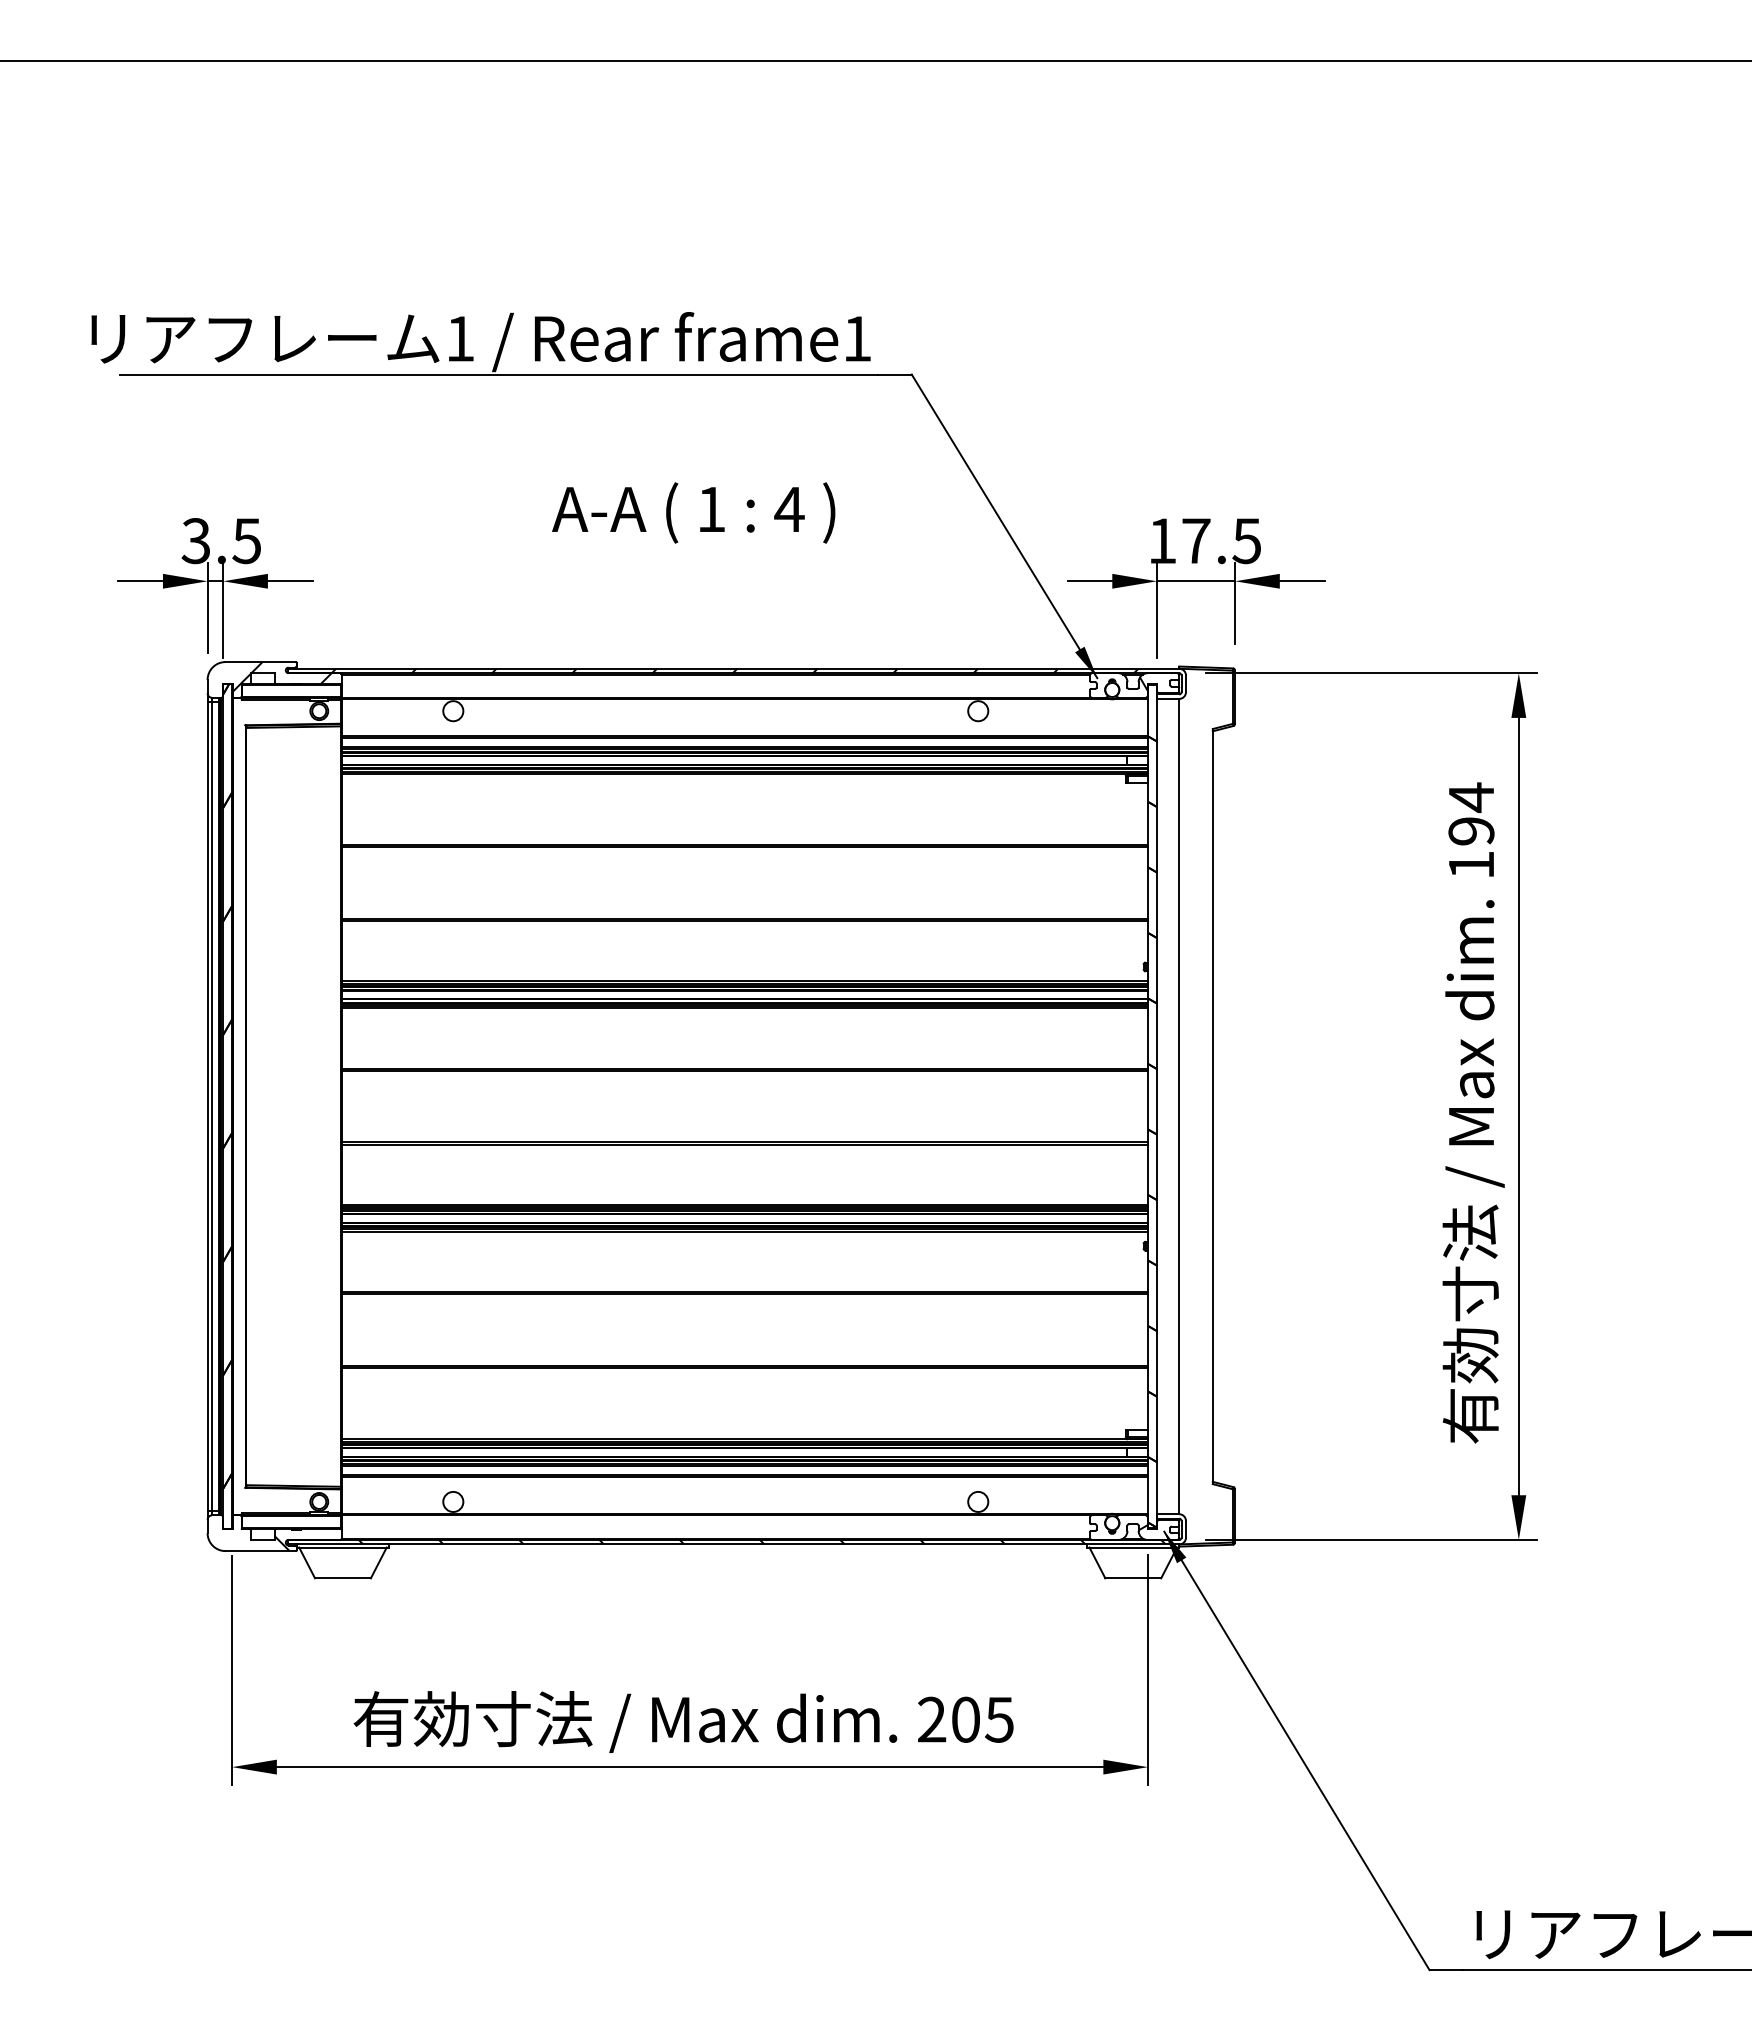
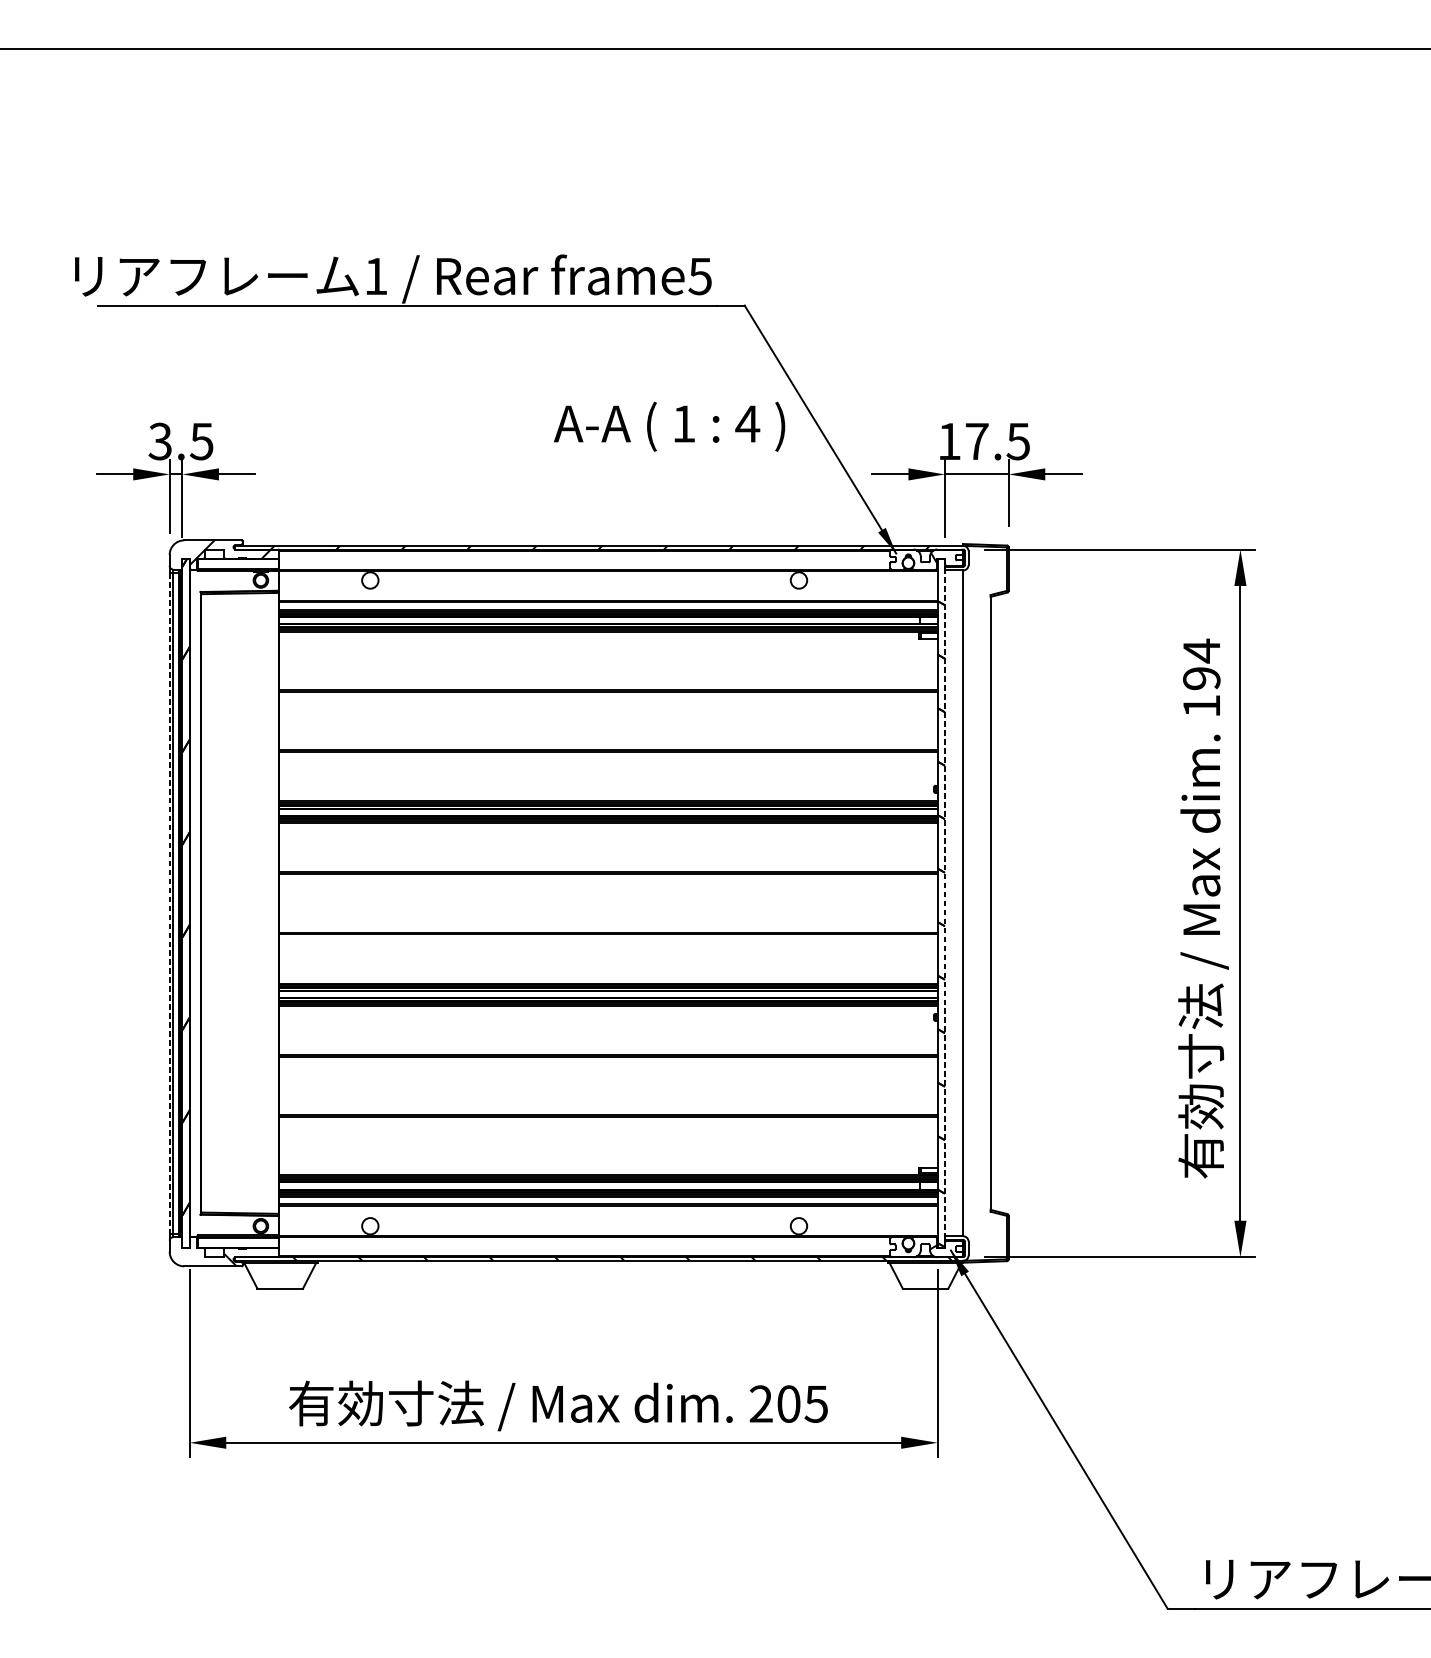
text: (856, 338) -> (699, 276), frame1 -> frame5
text: (693, 512) -> (669, 426), moved
line: (1156, 1106) -> (944, 903), solid -> dashed
line: (207, 1107) -> (169, 904), solid -> dashed

